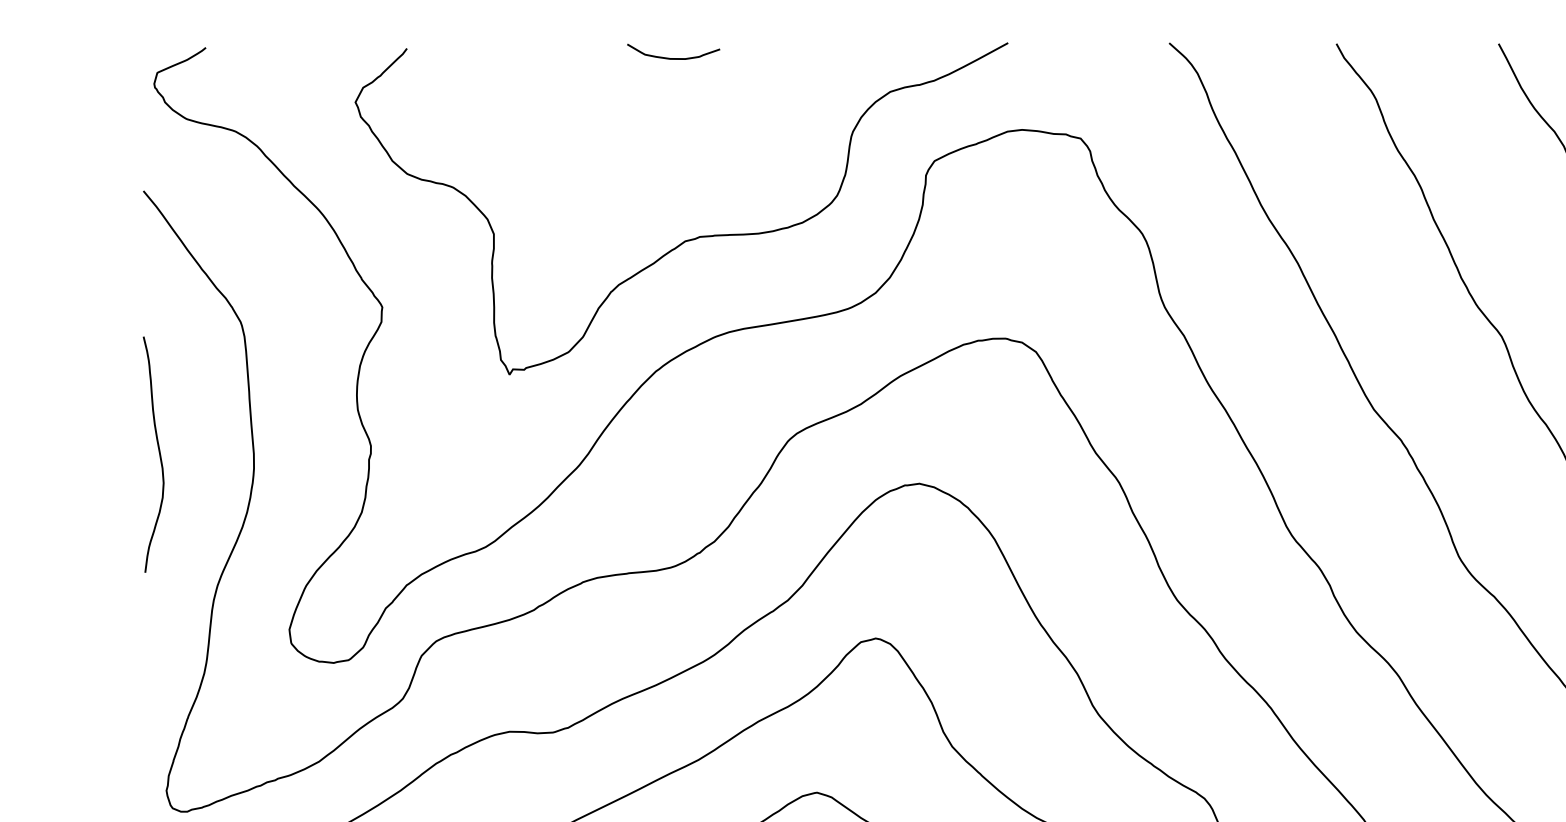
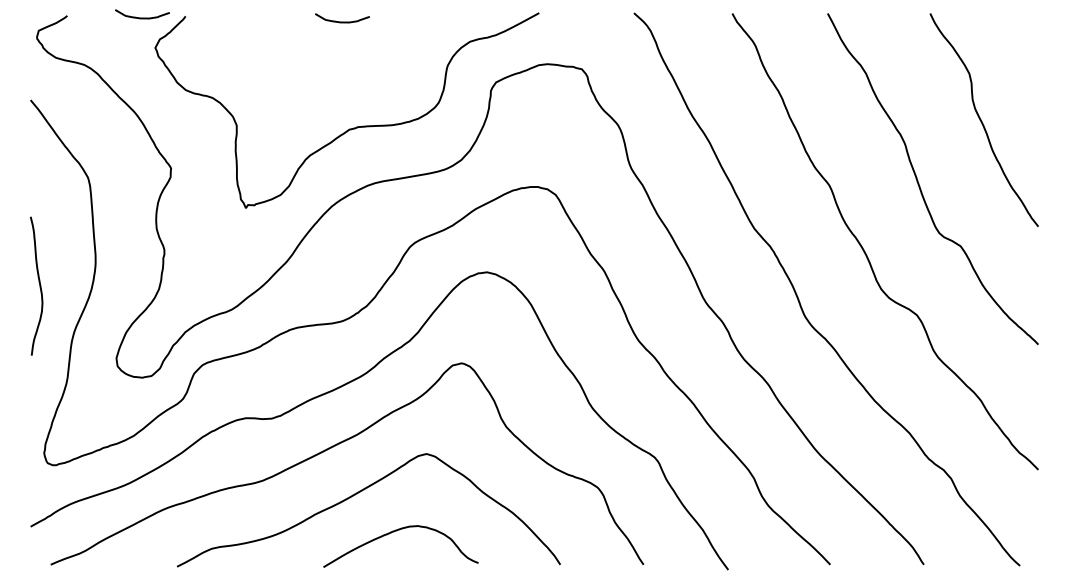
curve: (333, 50) -> (142, 17), added
curve: (158, 453) -> (39, 285), moved

